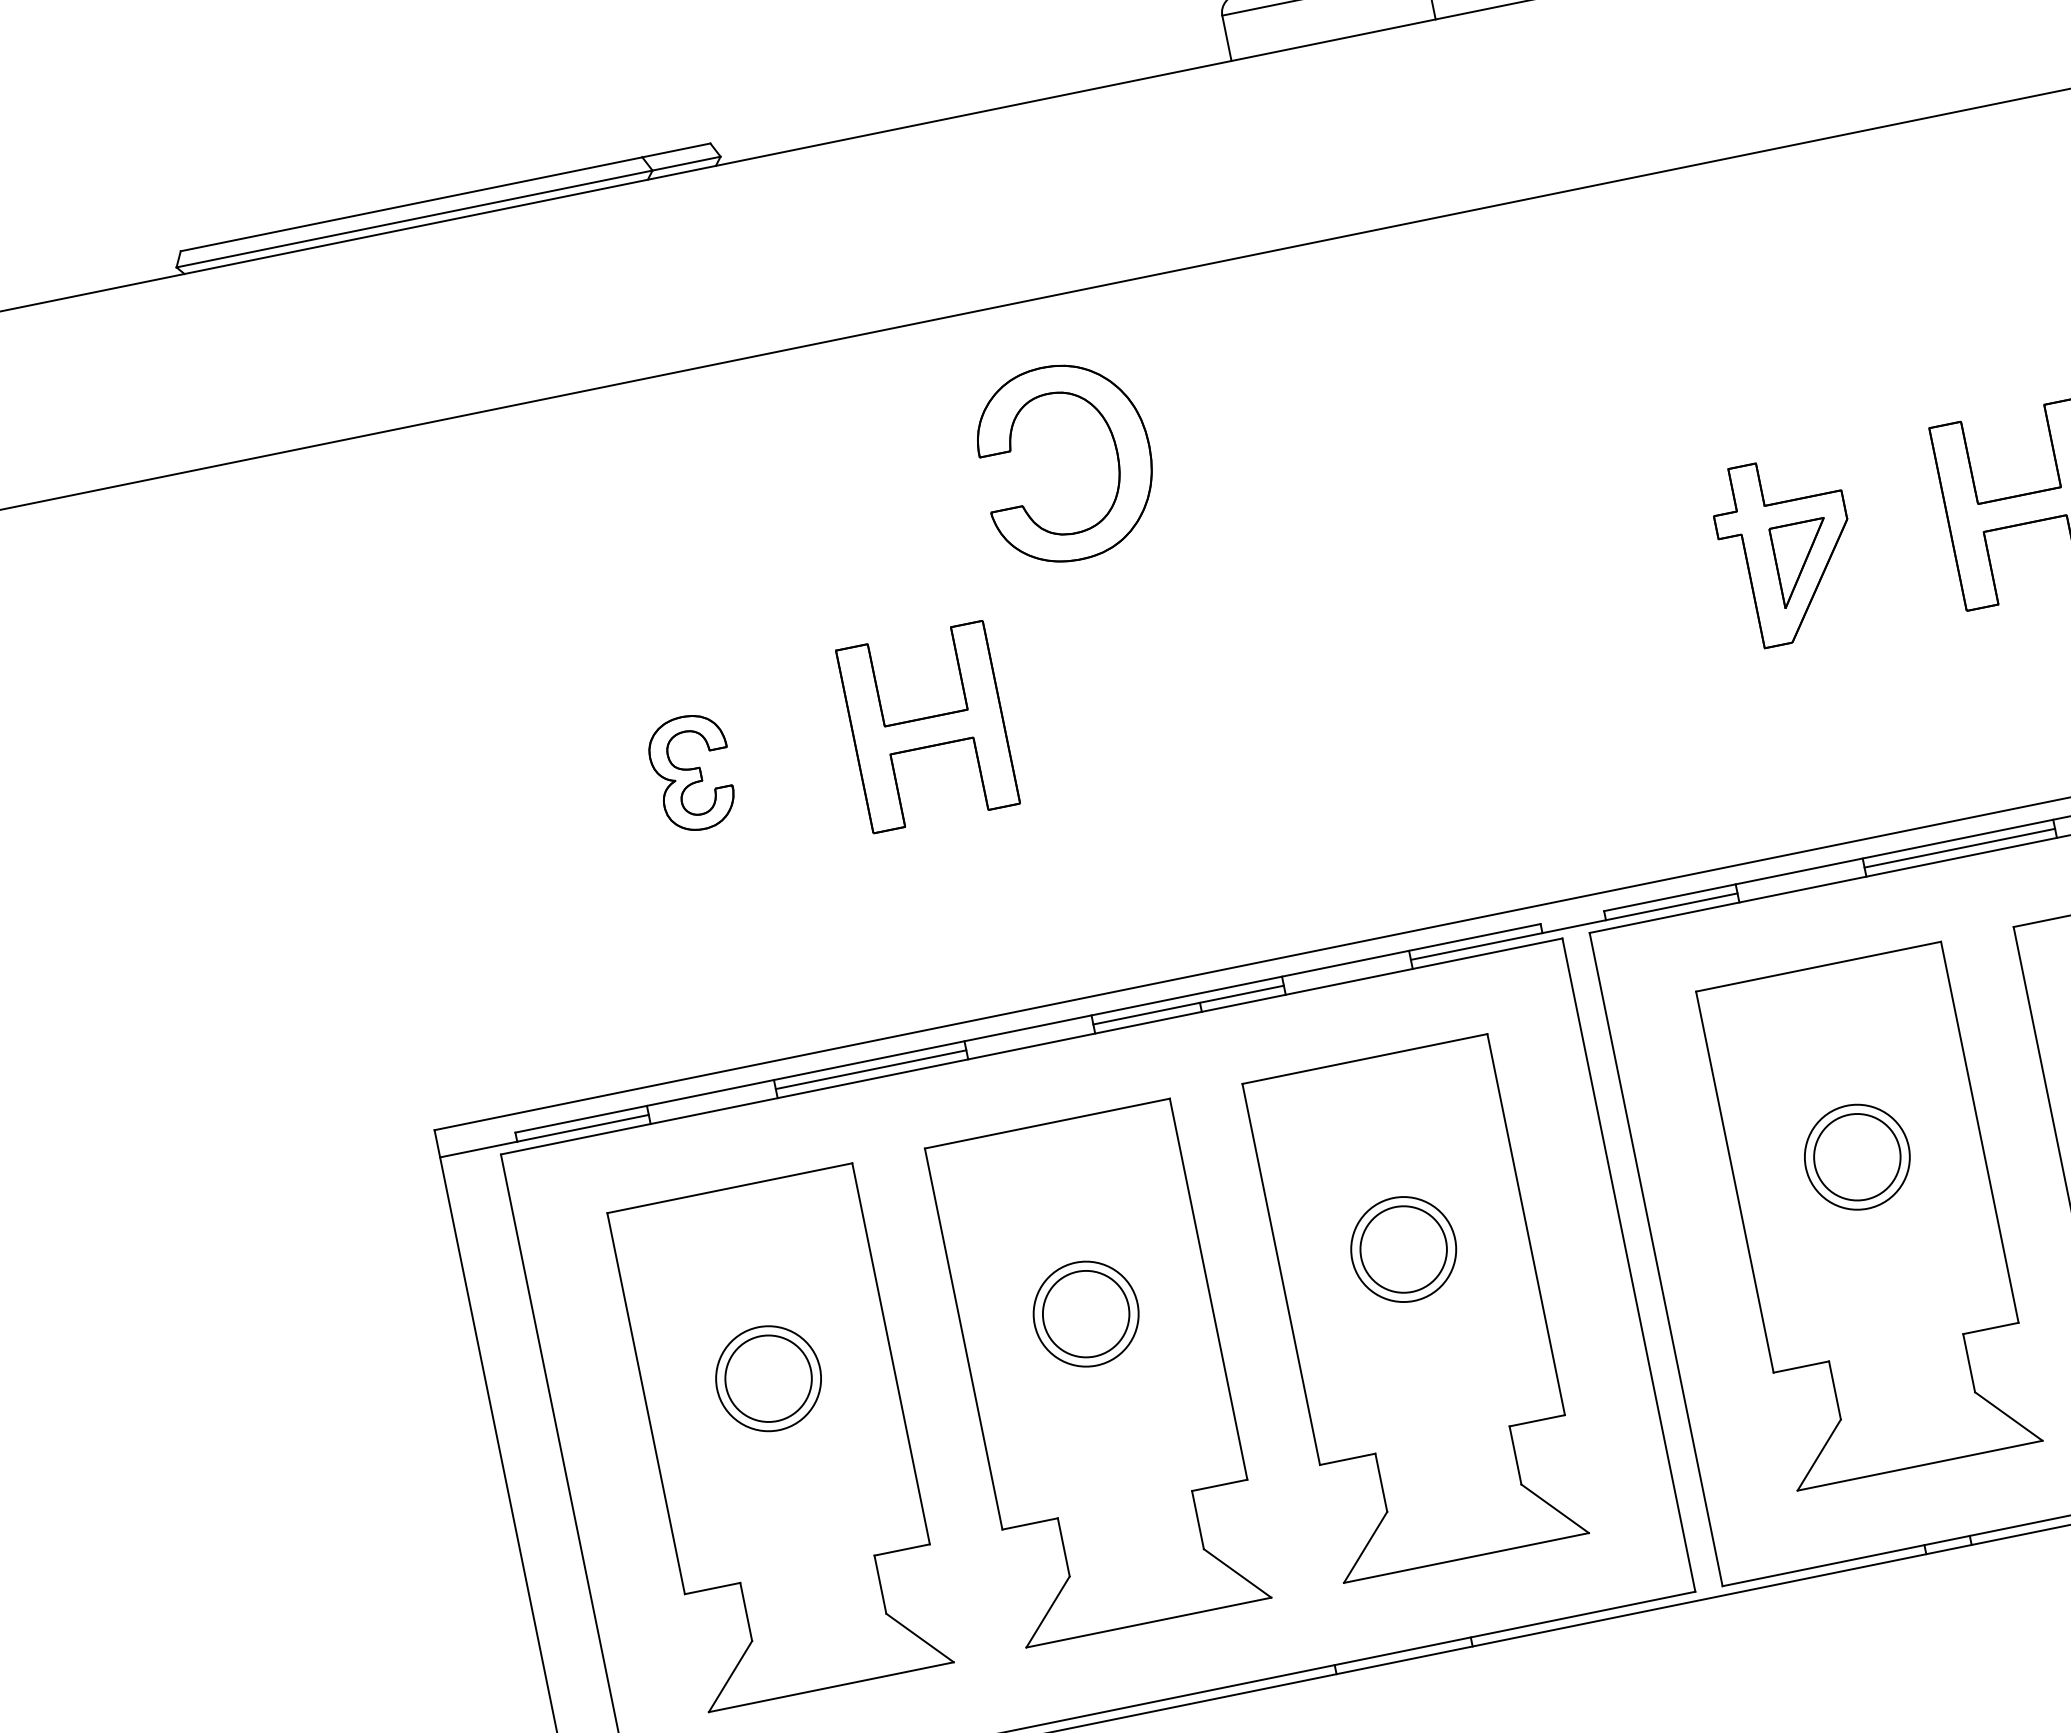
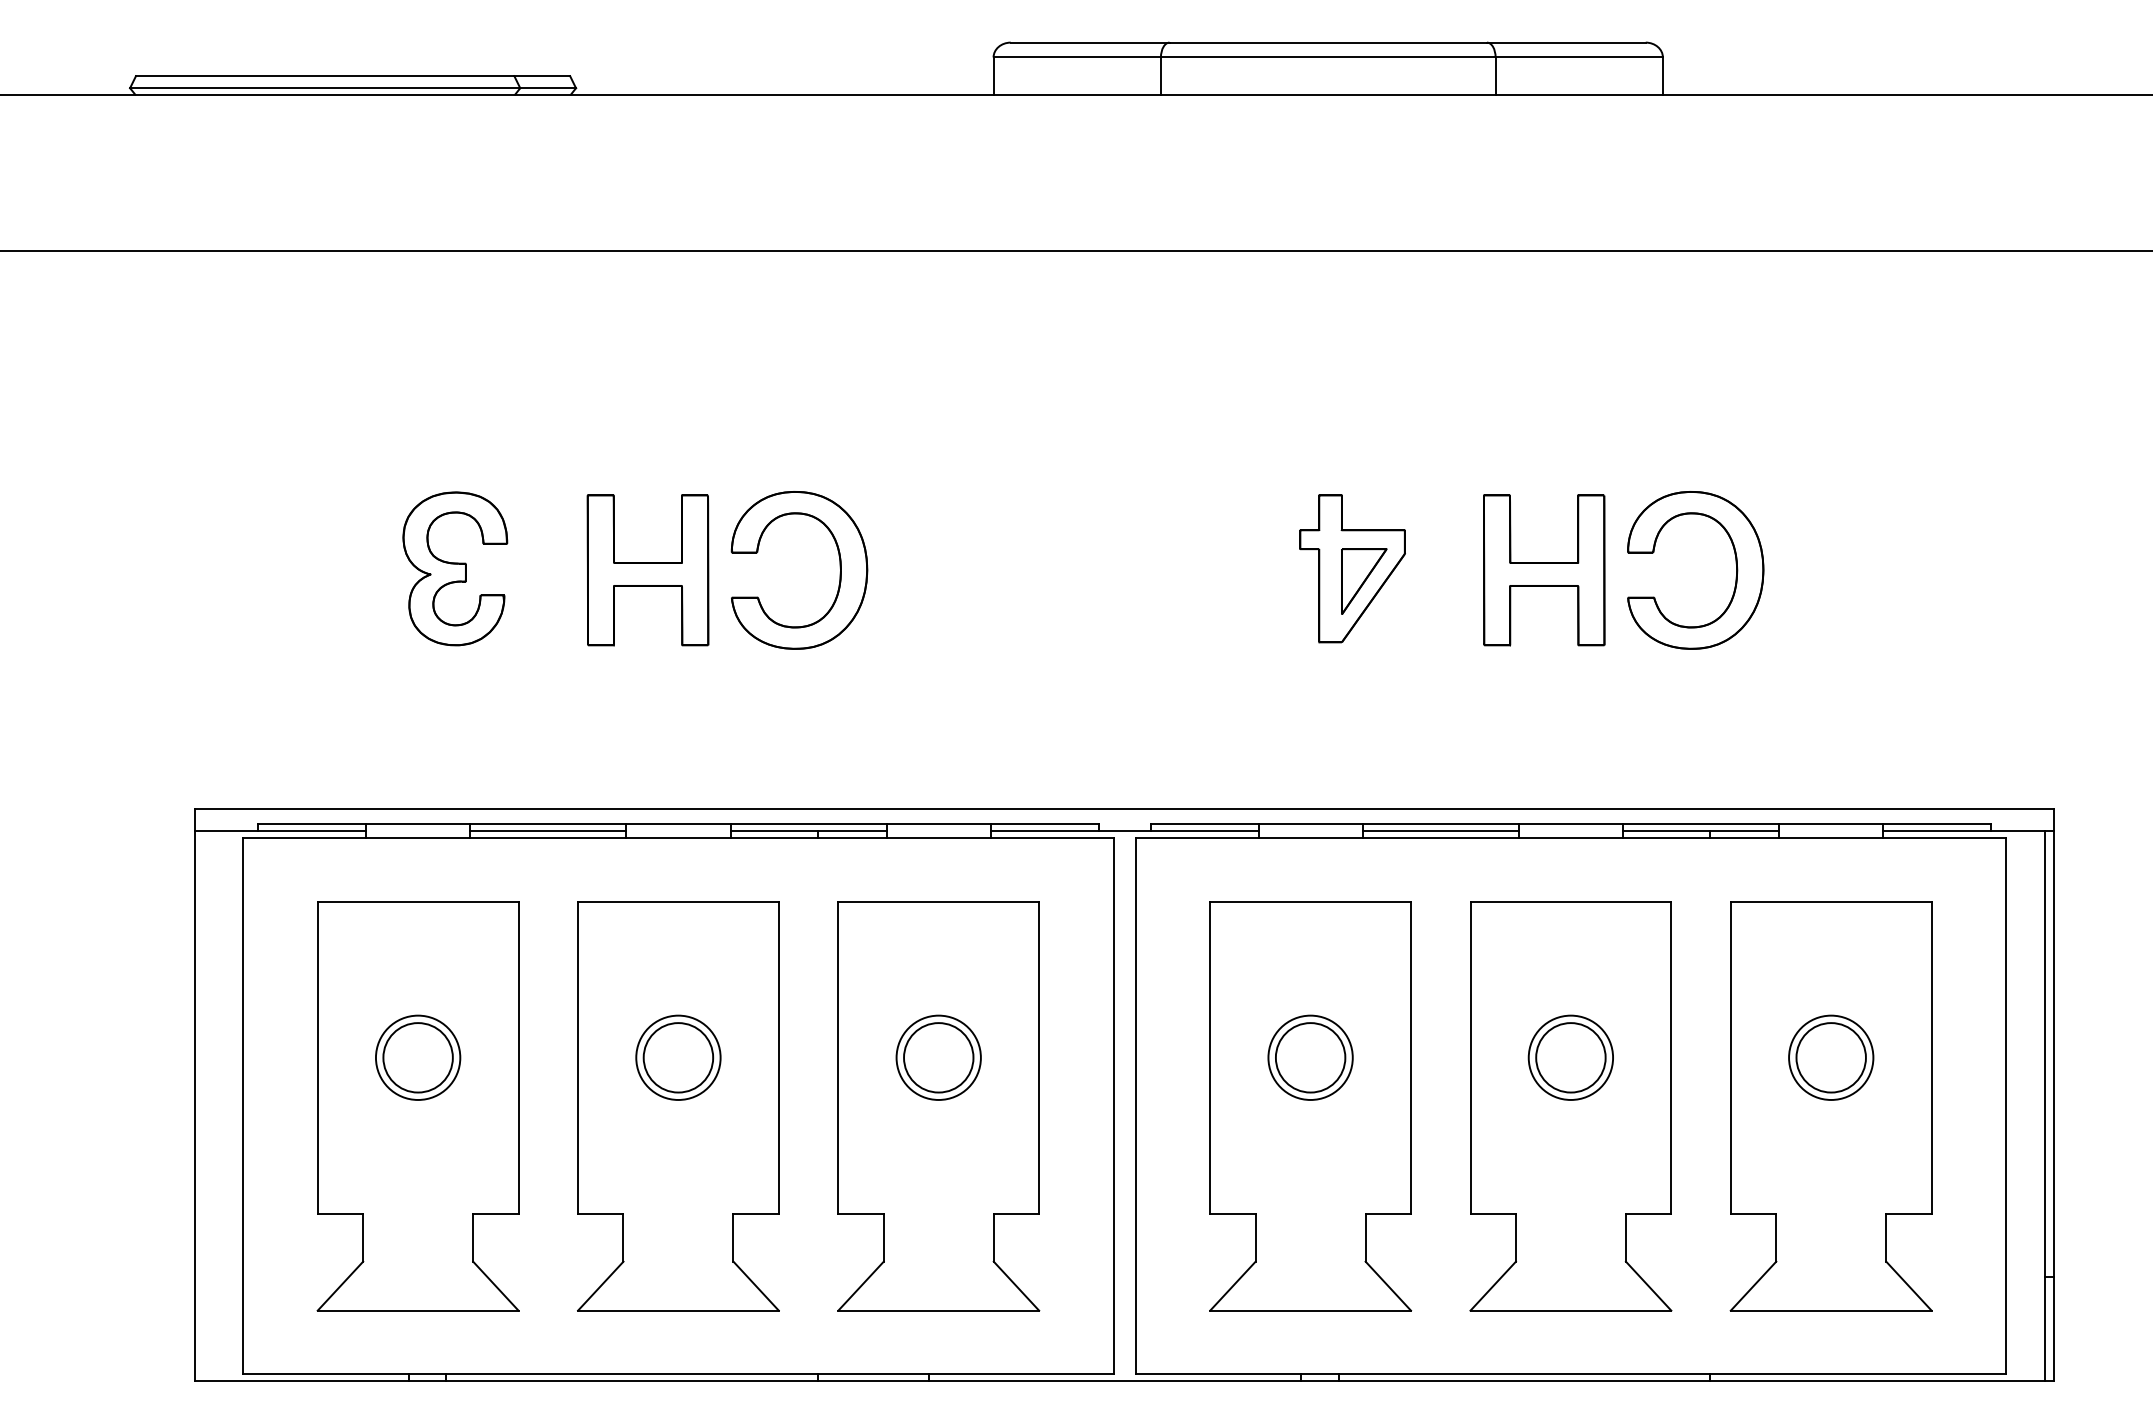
part: (1114, 449) -> (839, 567), moved
part: (692, 772) -> (455, 568), size x1.67

